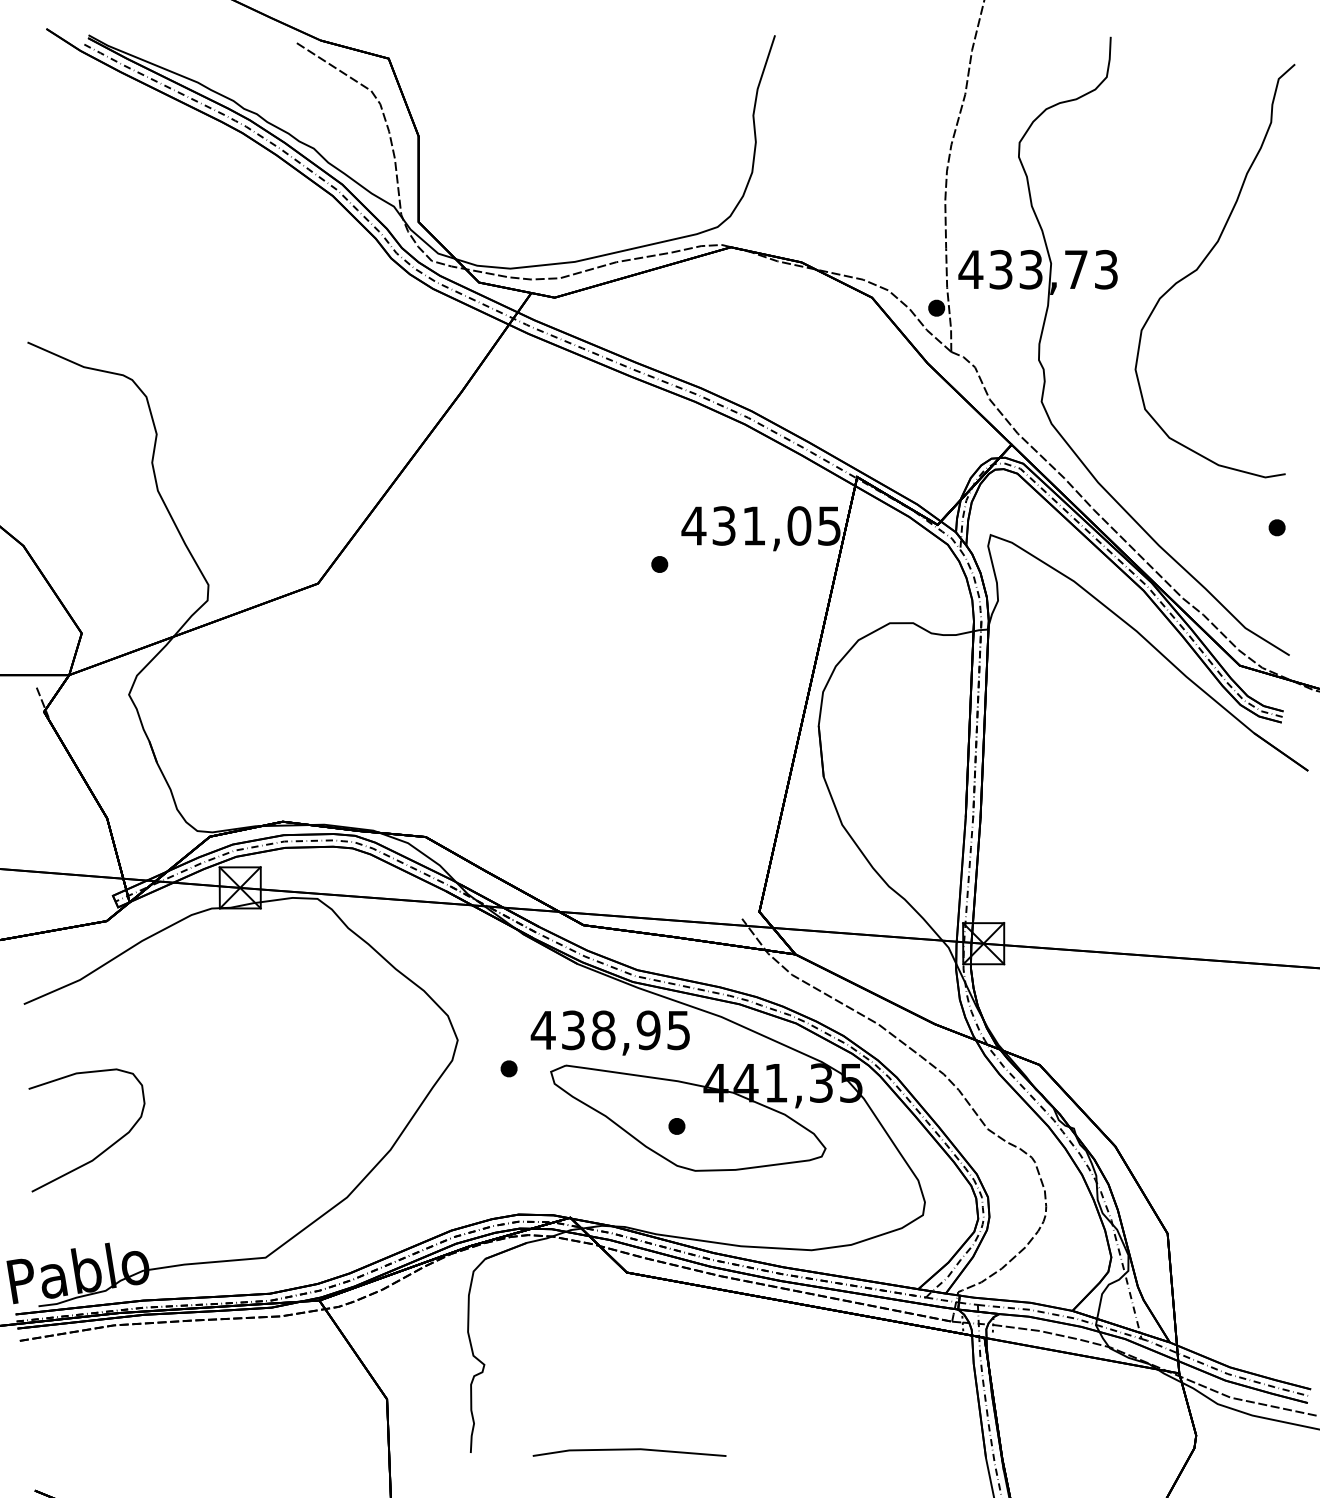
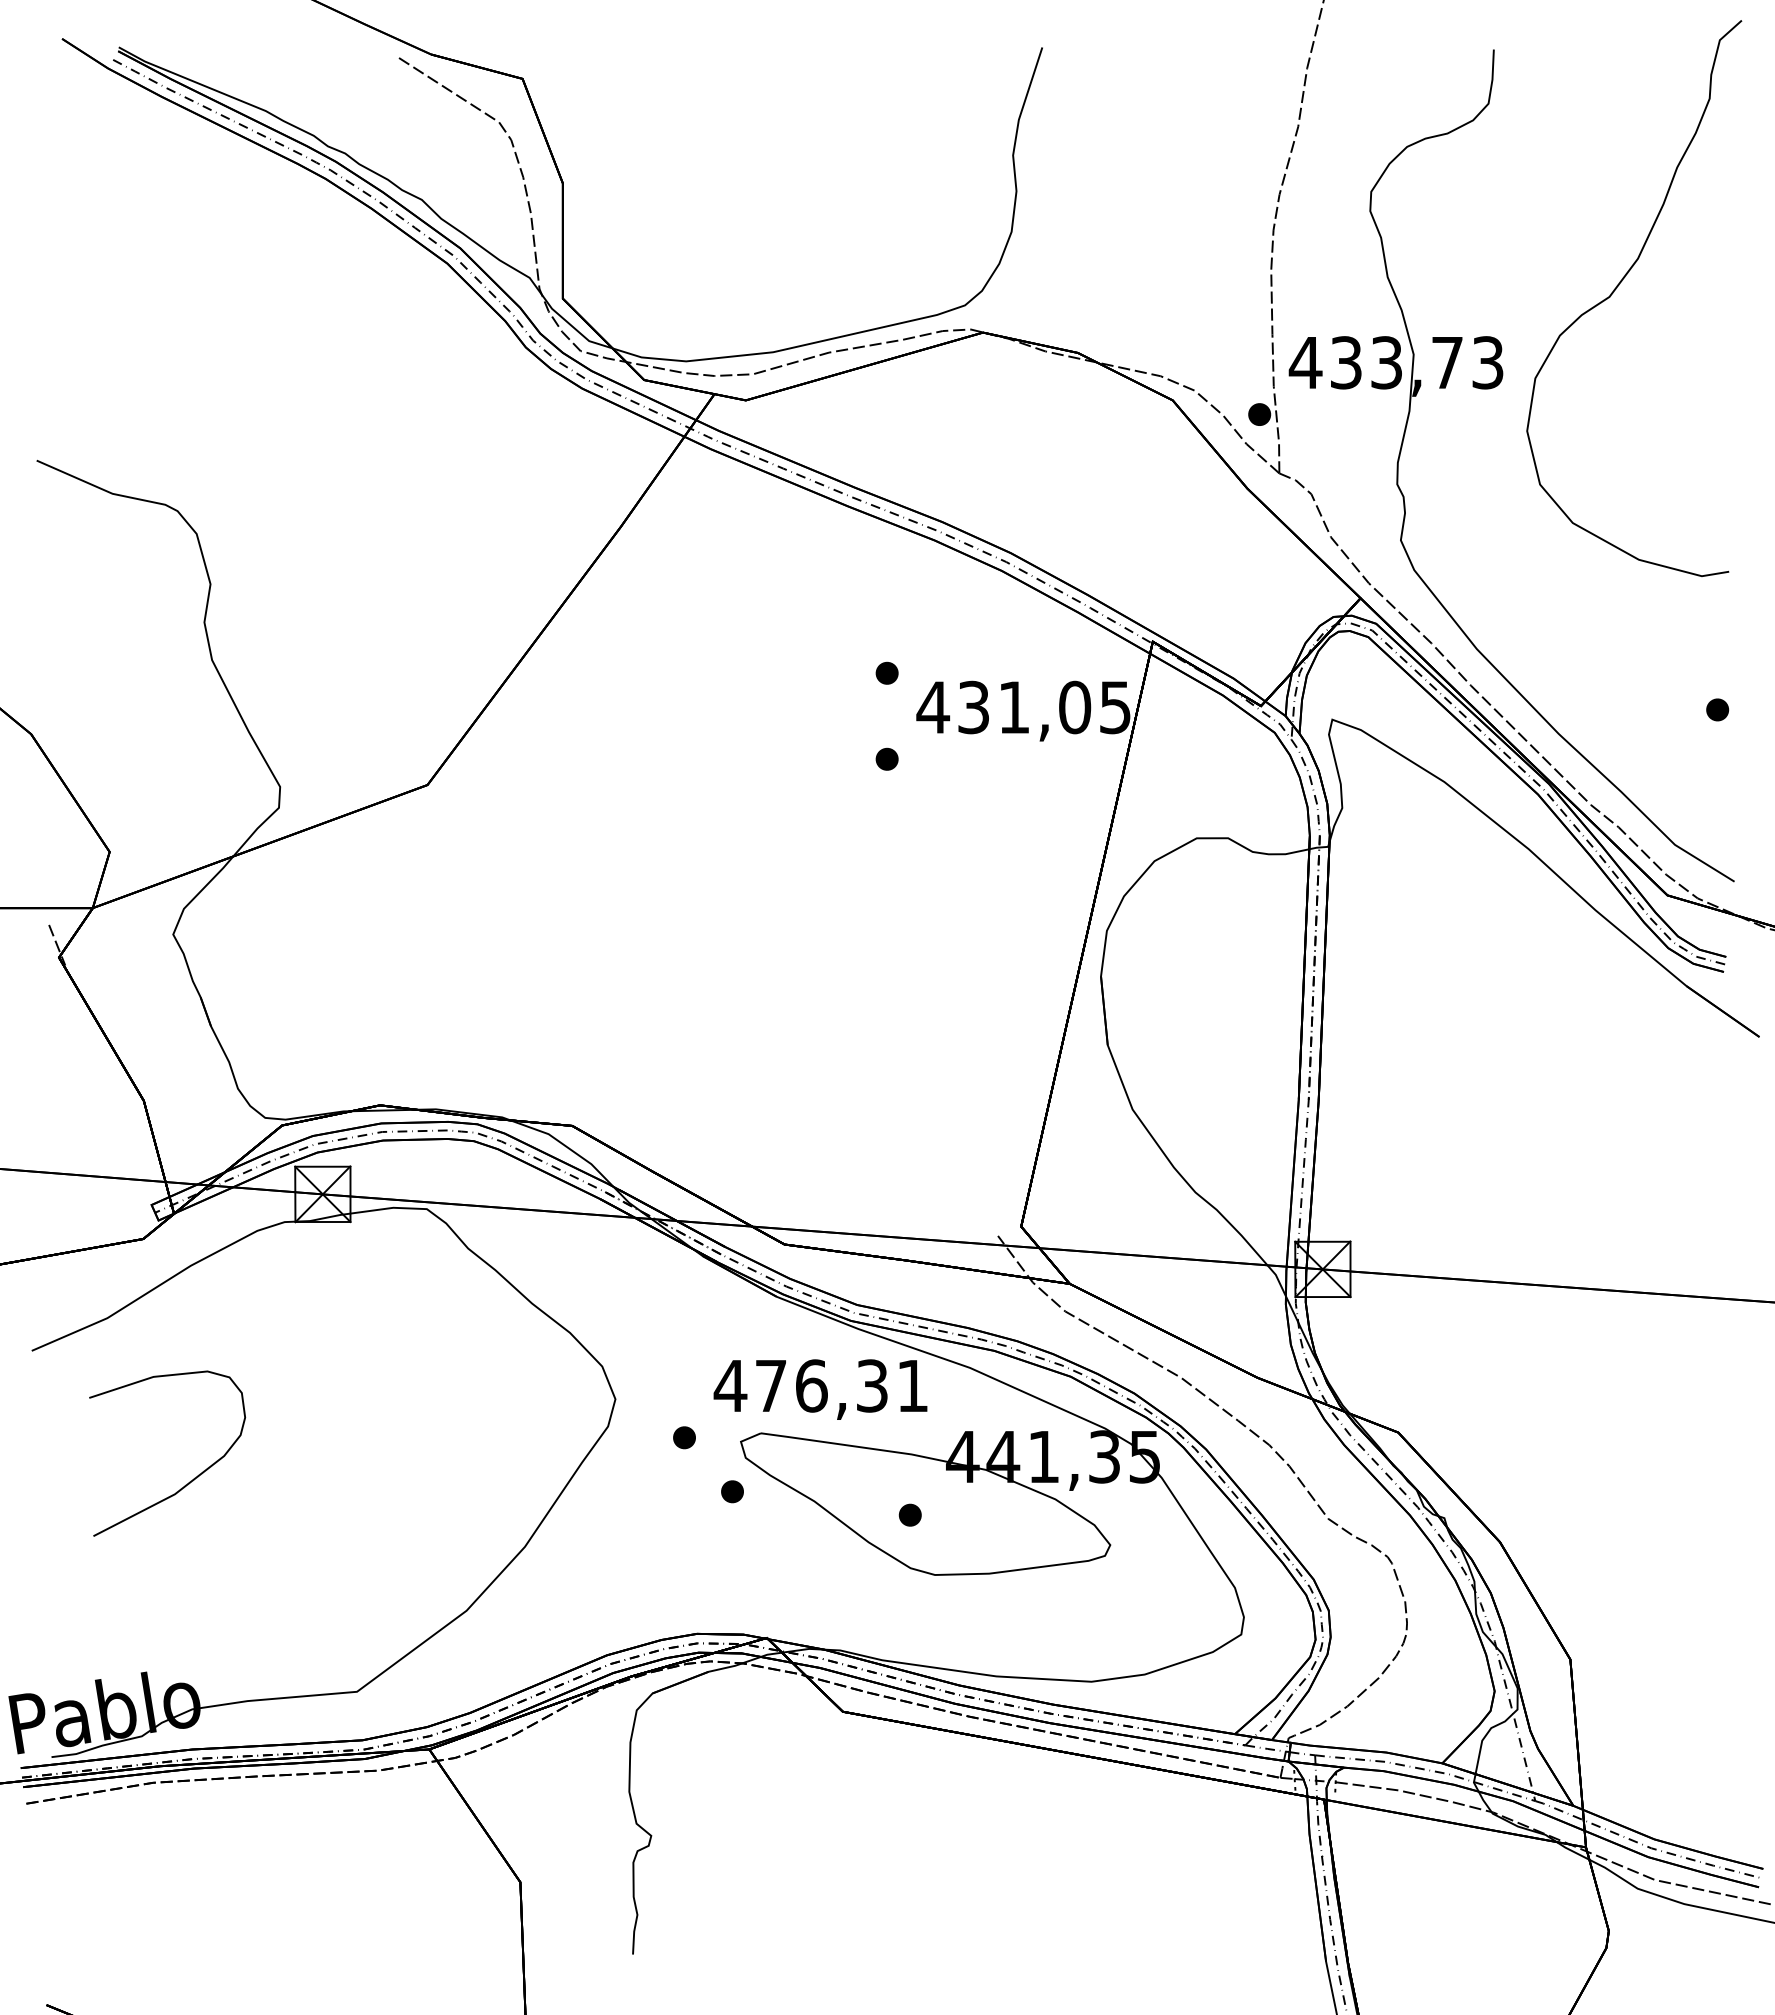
curve: (1204, 261) -> (1619, 285), moved
part: (659, 499) -> (886, 672), added
text: (625, 1030) -> (841, 1385), 438,95 -> 476,31
part: (544, 1108) -> (732, 1491), added
curve: (103, 1151) -> (189, 1481), moved
line: (629, 1450) -> (846, 1950), removed

